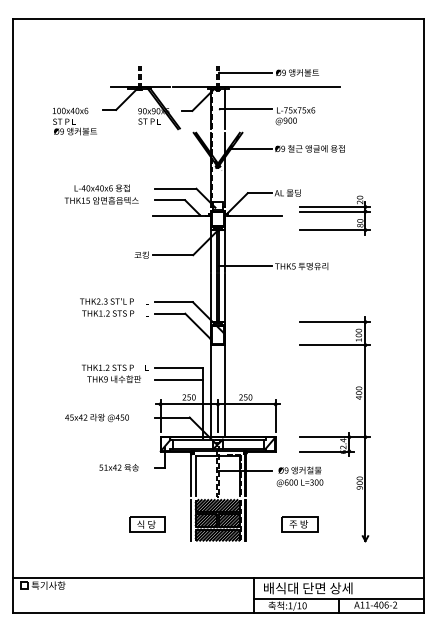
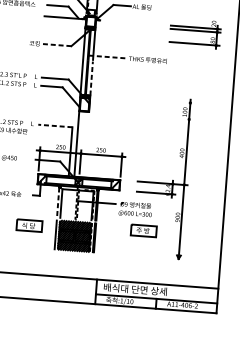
part: (334, 215) -> (194, 33), moved
line: (256, 216) -> (118, 22), removed
line: (173, 255) -> (57, 45), solid -> dashed
line: (245, 266) -> (107, 57), solid -> dashed
line: (224, 298) -> (91, 78), solid -> dashed
line: (335, 322) -> (169, 101), removed
line: (335, 345) -> (167, 118), removed
line: (179, 368) -> (55, 126), solid -> dashed
line: (179, 379) -> (54, 133), removed
line: (224, 391) -> (86, 144), removed
line: (191, 475) -> (58, 202), solid -> dashed
part: (147, 524) -> (29, 225), moved
part: (299, 524) -> (143, 230), moved

